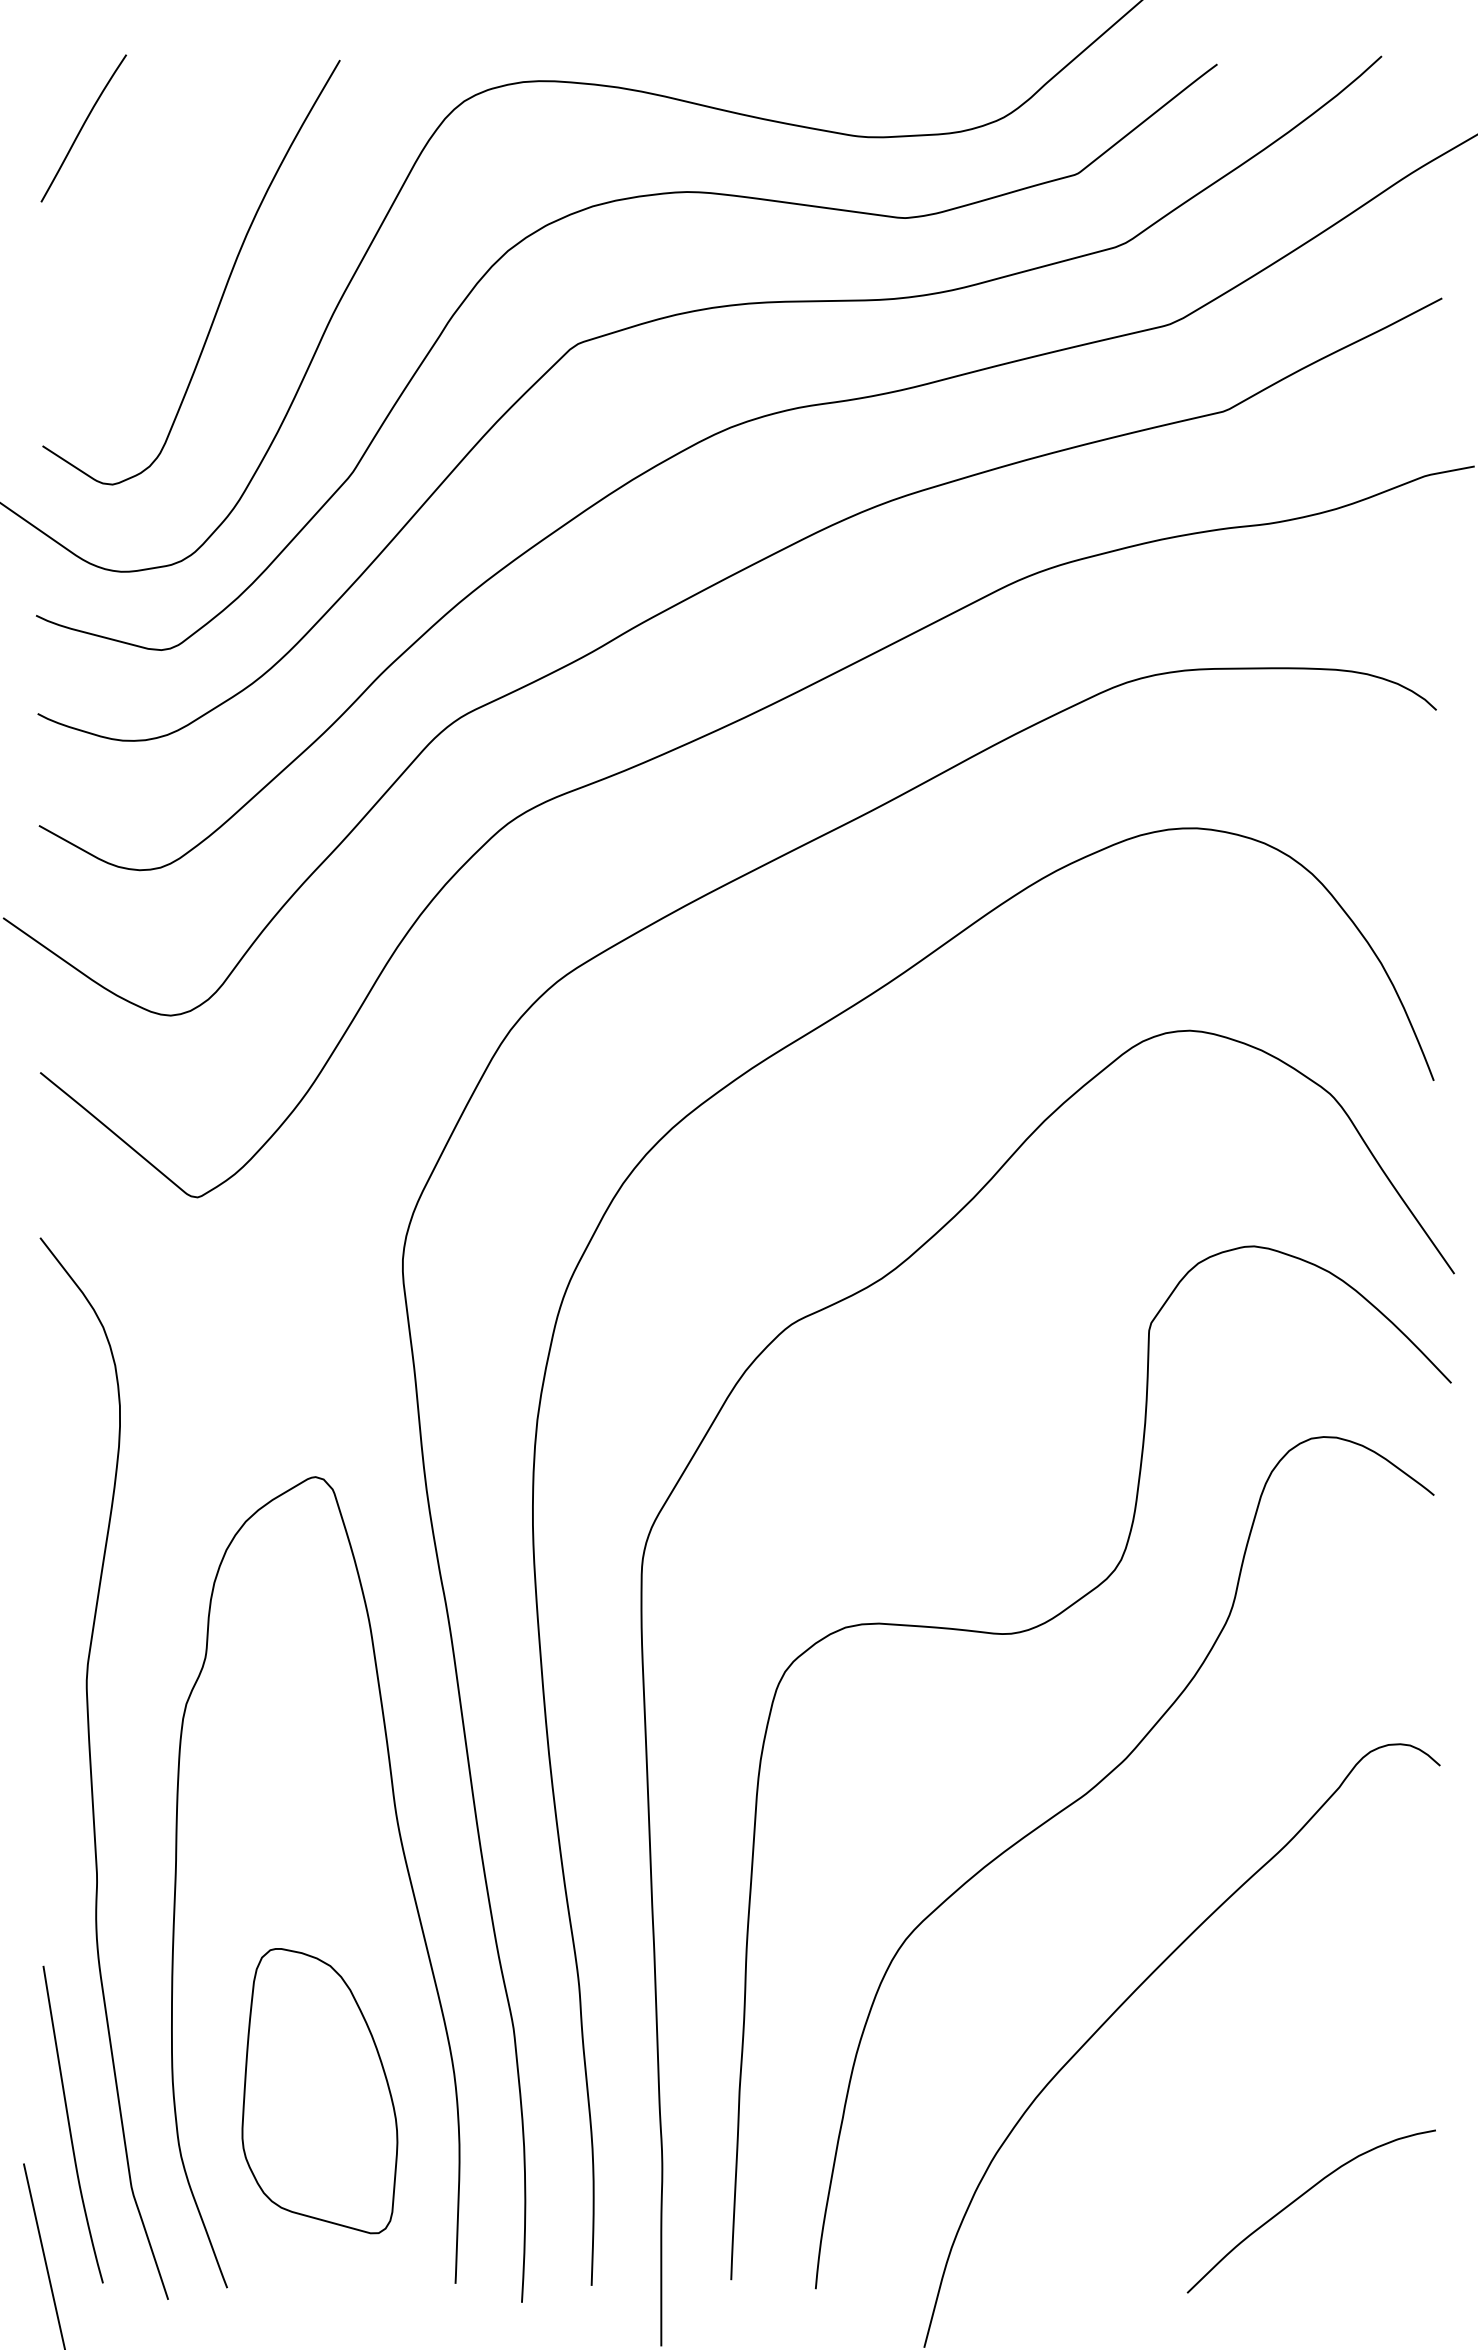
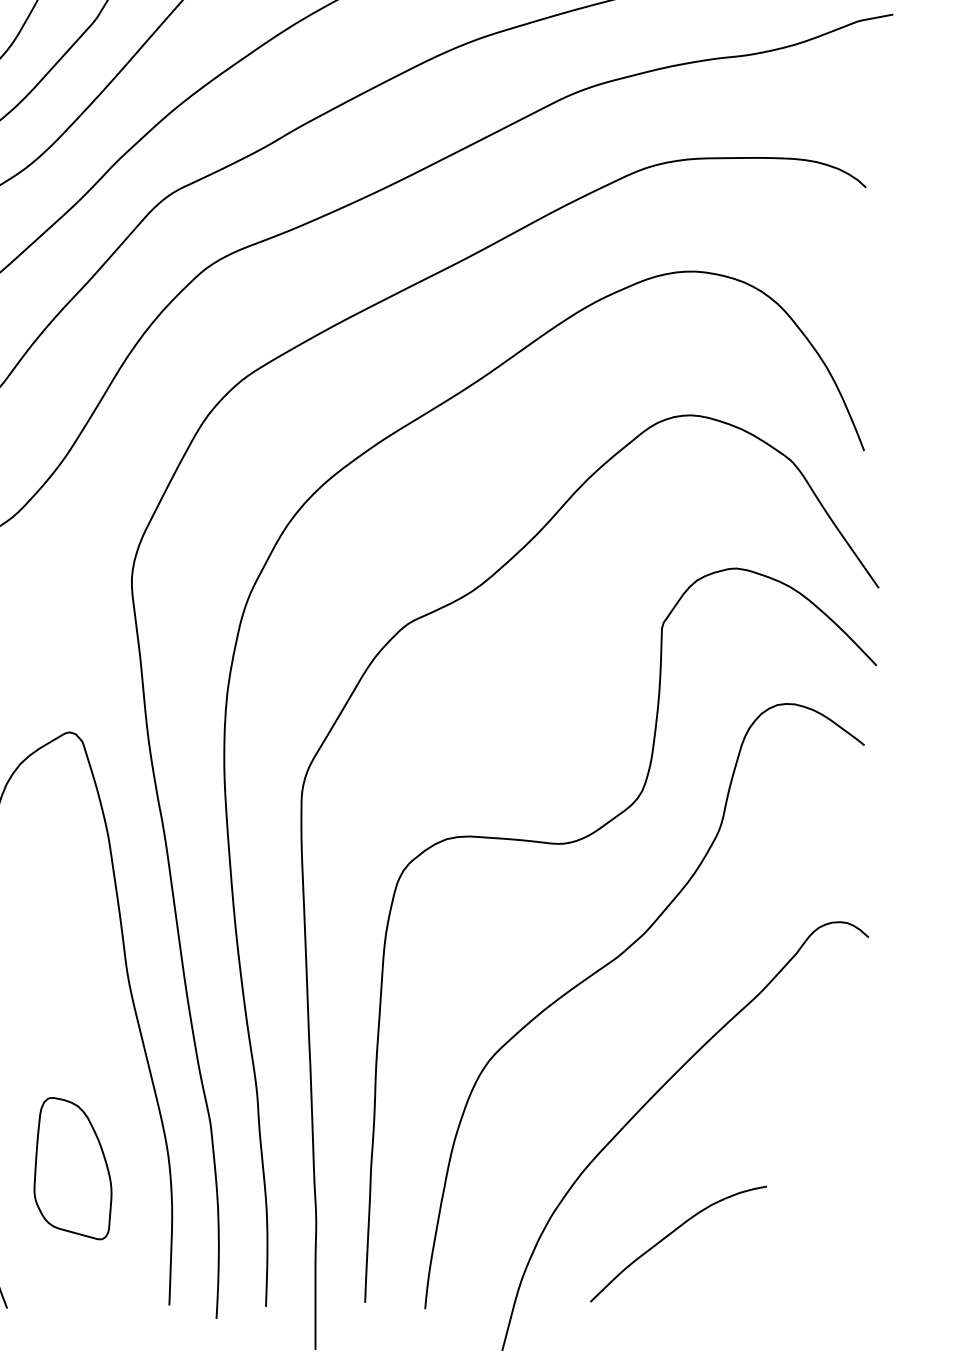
part: (319, 2091) -> (72, 1168), size x0.7
curve: (1298, 2199) -> (669, 1235), moved

